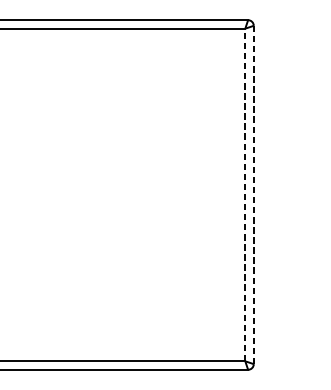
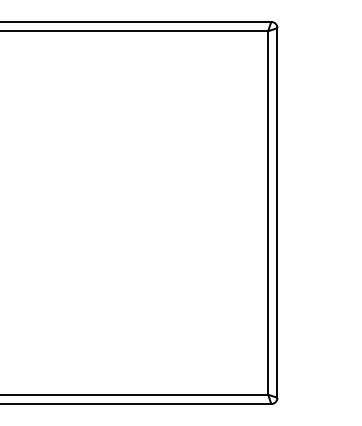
line: (245, 195) -> (268, 213), dashed -> solid
line: (253, 195) -> (277, 213), dashed -> solid

